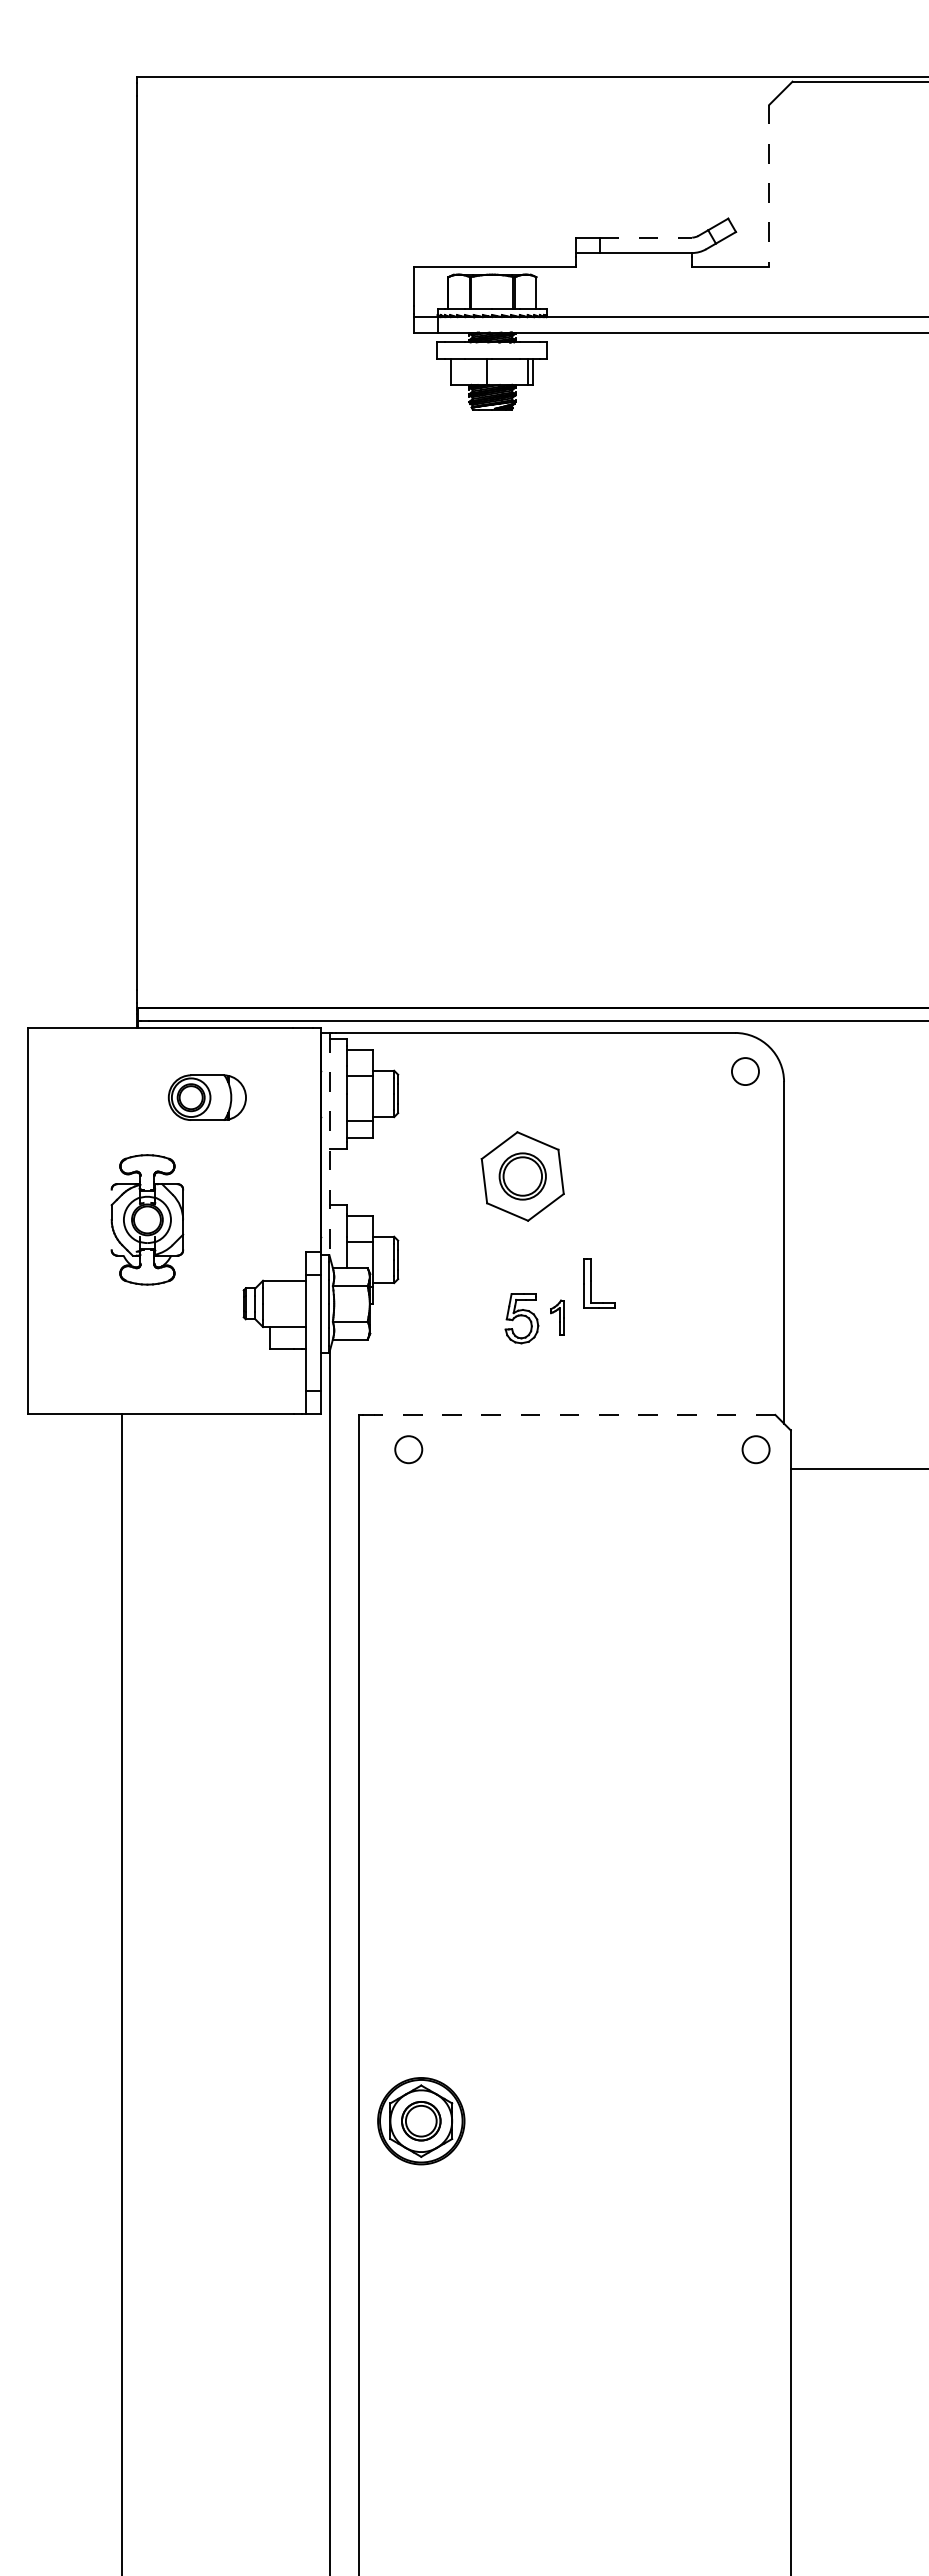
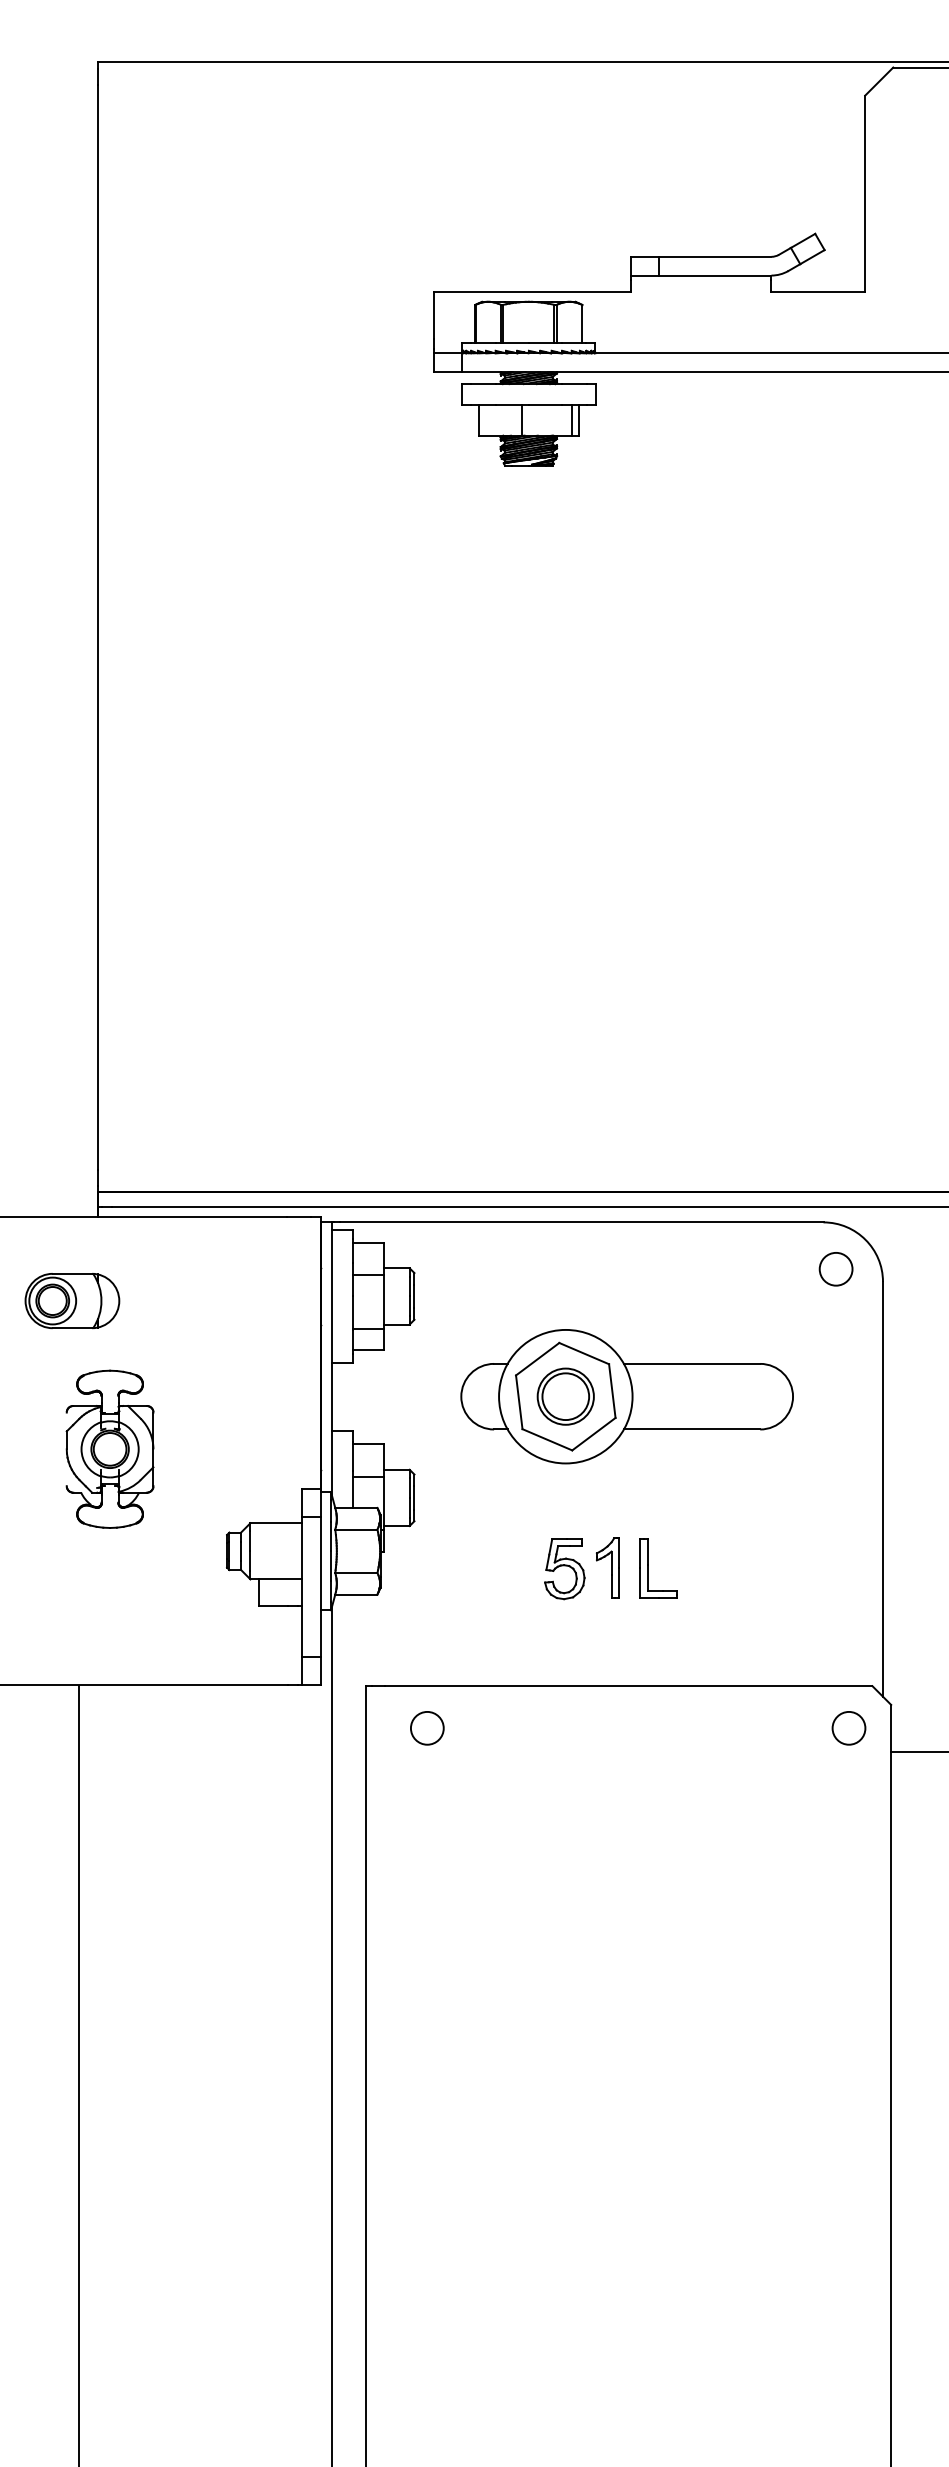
line: (769, 186) -> (865, 194), dashed -> solid
line: (646, 237) -> (715, 256), dashed -> solid
part: (206, 1097) -> (71, 1300), moved
line: (330, 1145) -> (332, 1359), dashed -> solid
part: (572, 1176) -> (626, 1396), added
part: (591, 1283) -> (649, 1567), moved
part: (557, 1317) -> (607, 1567), size x1.43
line: (574, 1414) -> (628, 1685), dashed -> solid

